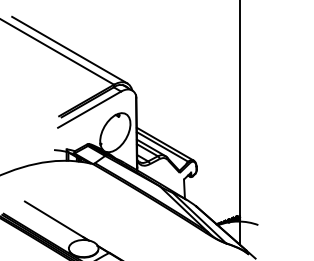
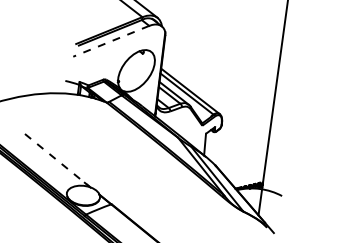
line: (89, 109) -> (111, 41), solid -> dashed
line: (56, 221) -> (57, 161), solid -> dashed

